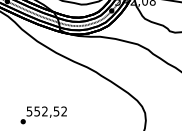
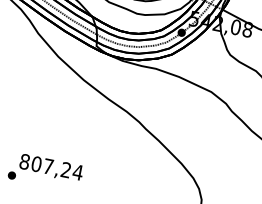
text: (46, 111) -> (50, 167), 552,52 -> 807,24

